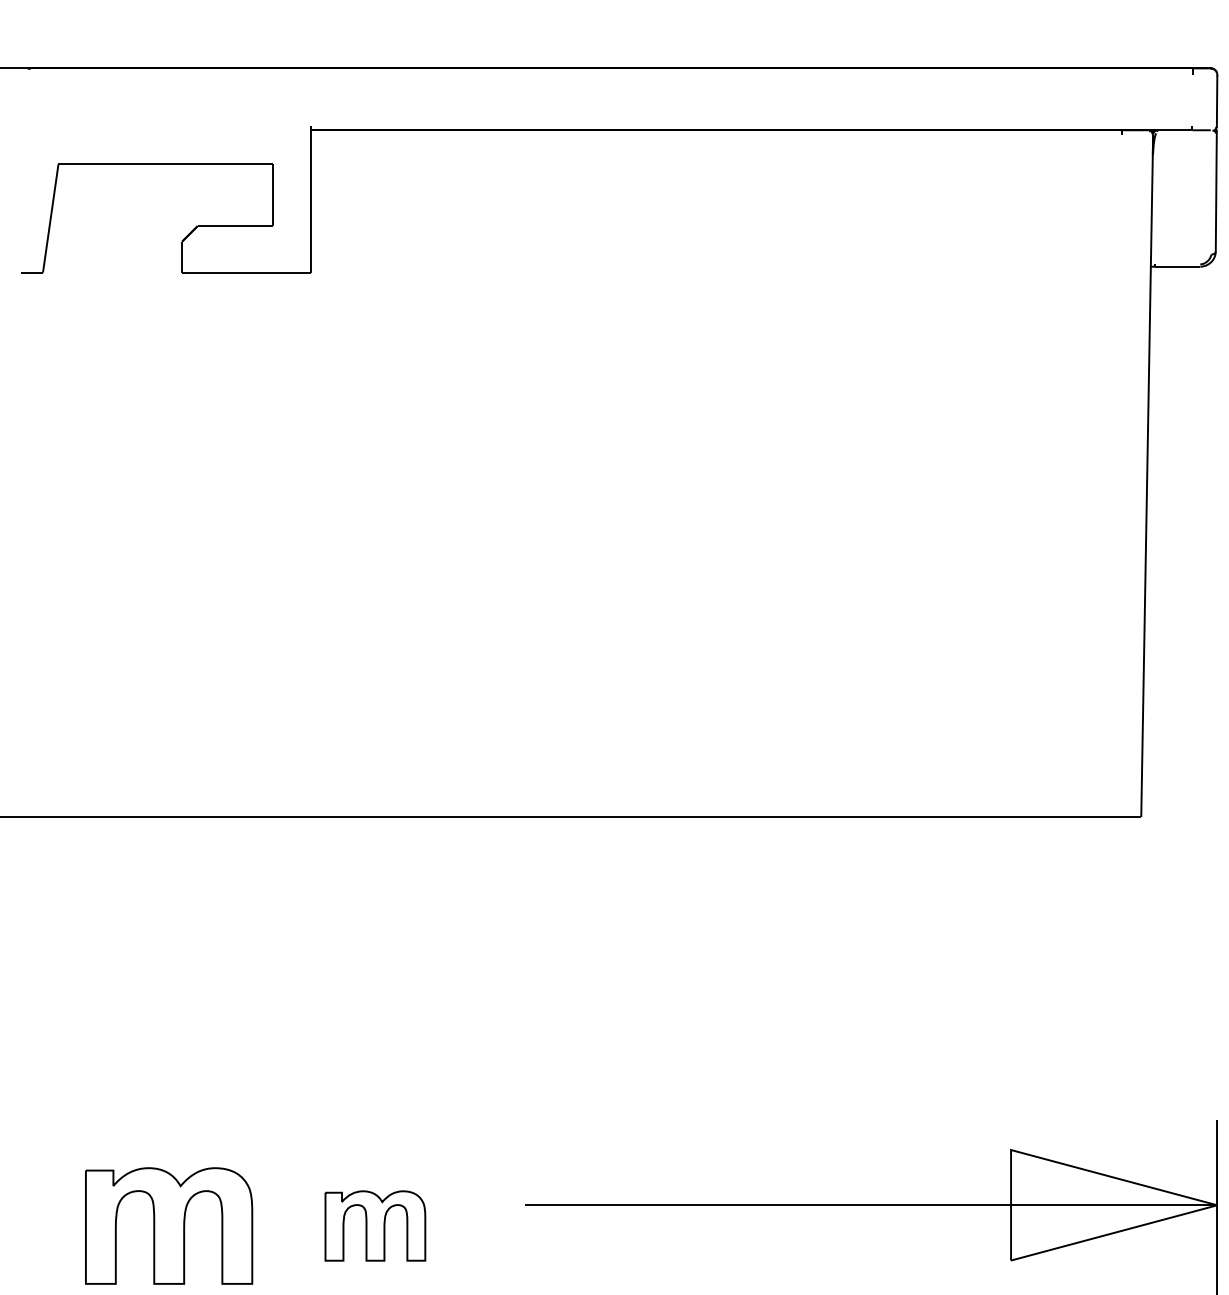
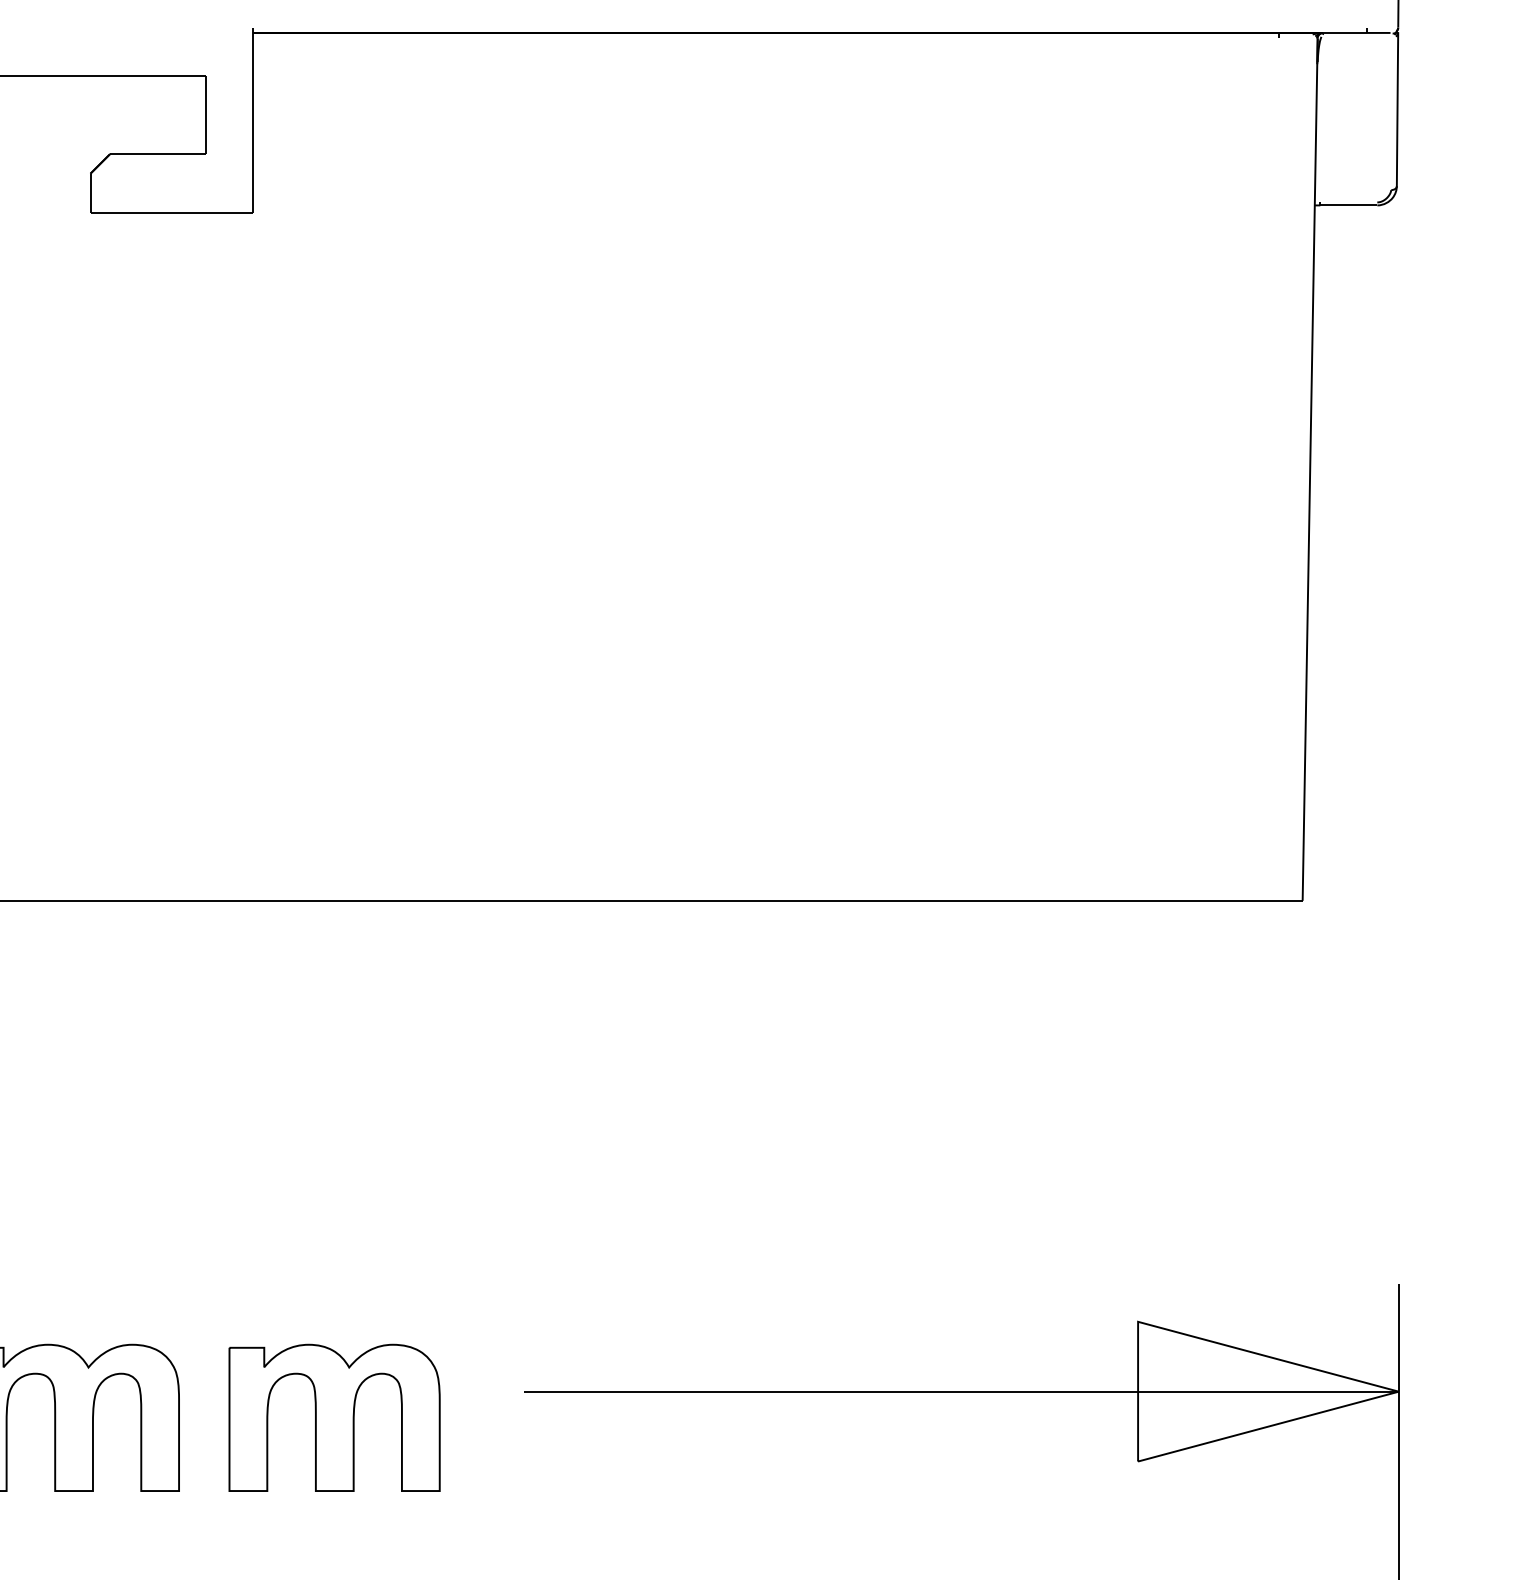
part: (375, 1225) -> (334, 1417), size x1.67

